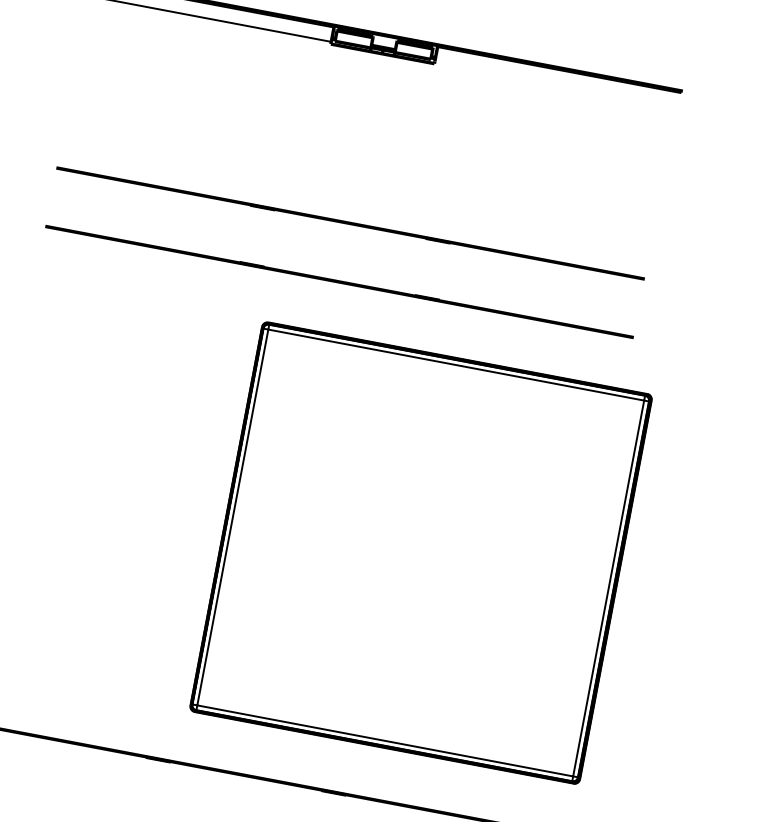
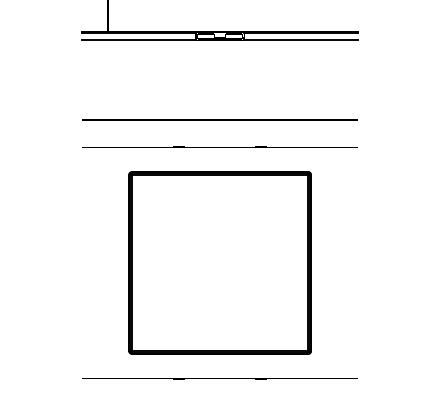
line: (554, 83) -> (300, 39), added
part: (419, 551) -> (219, 262), moved

